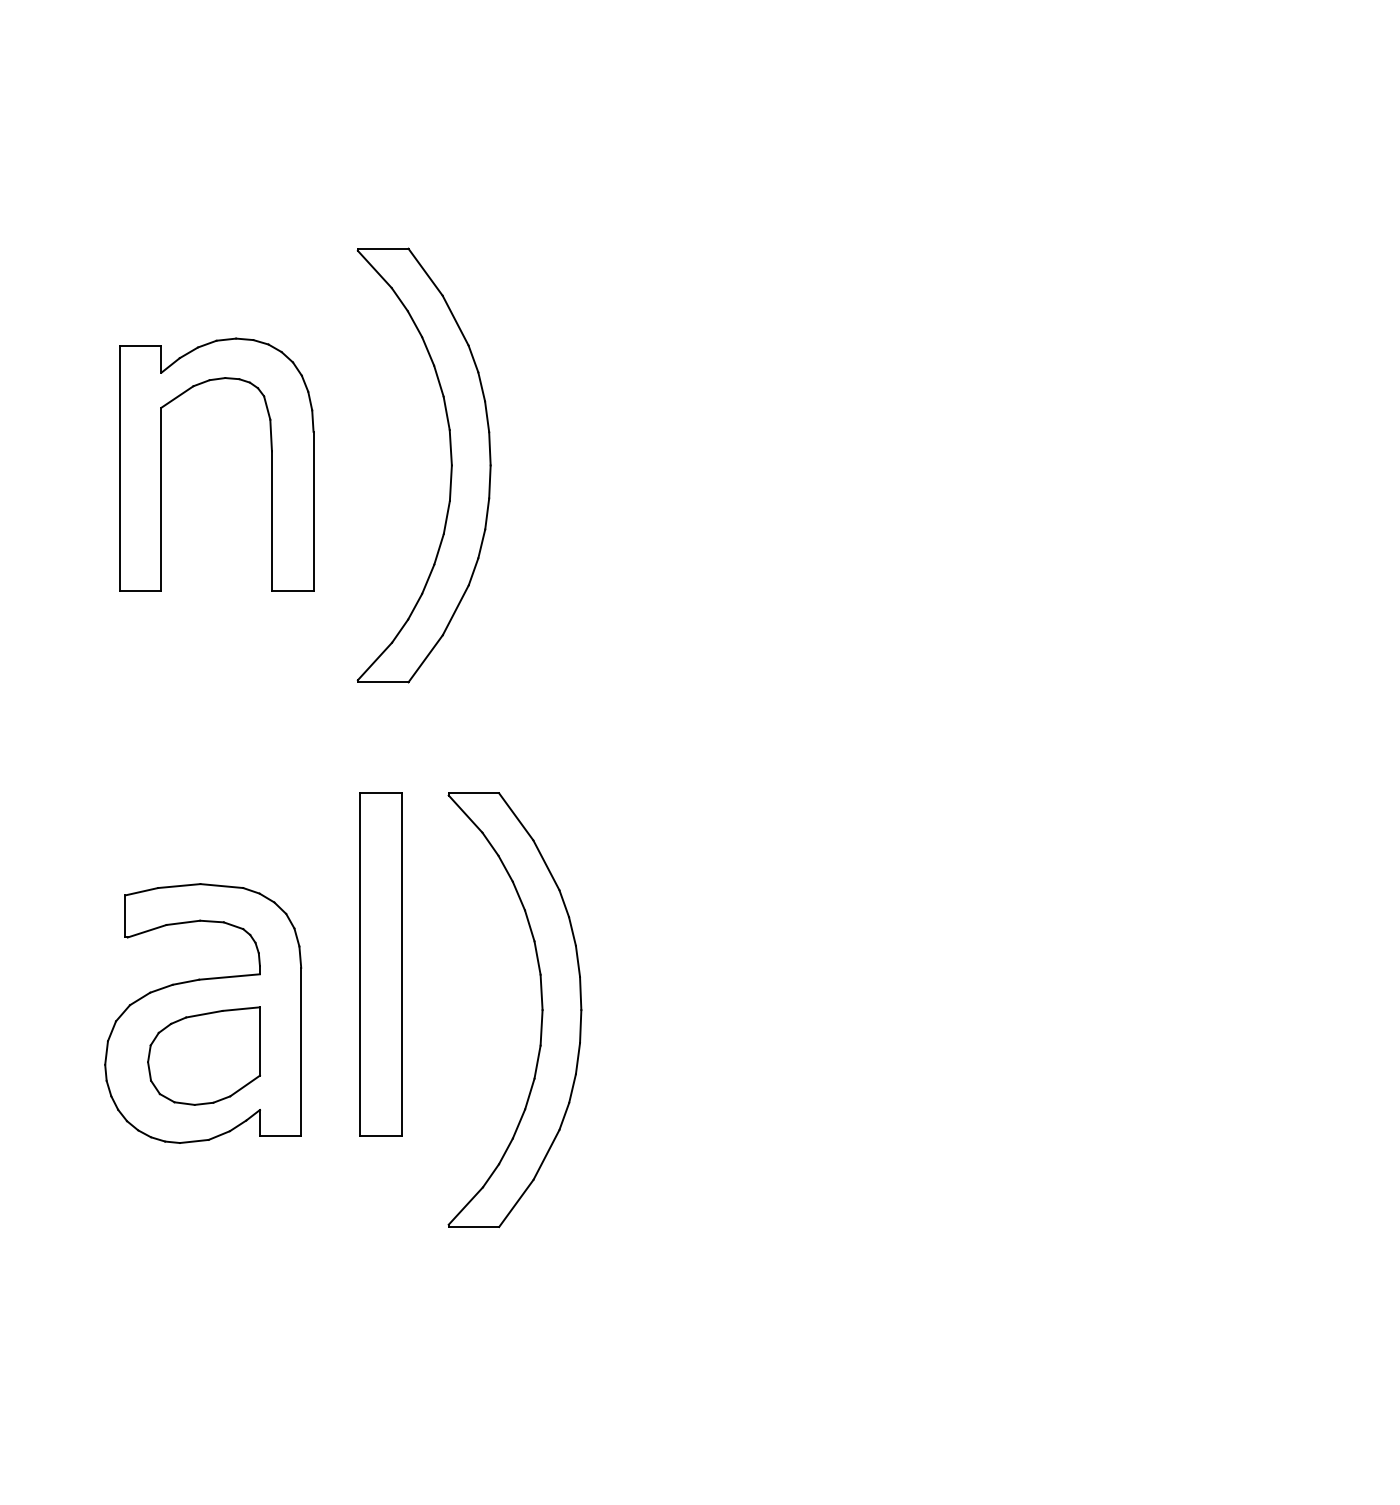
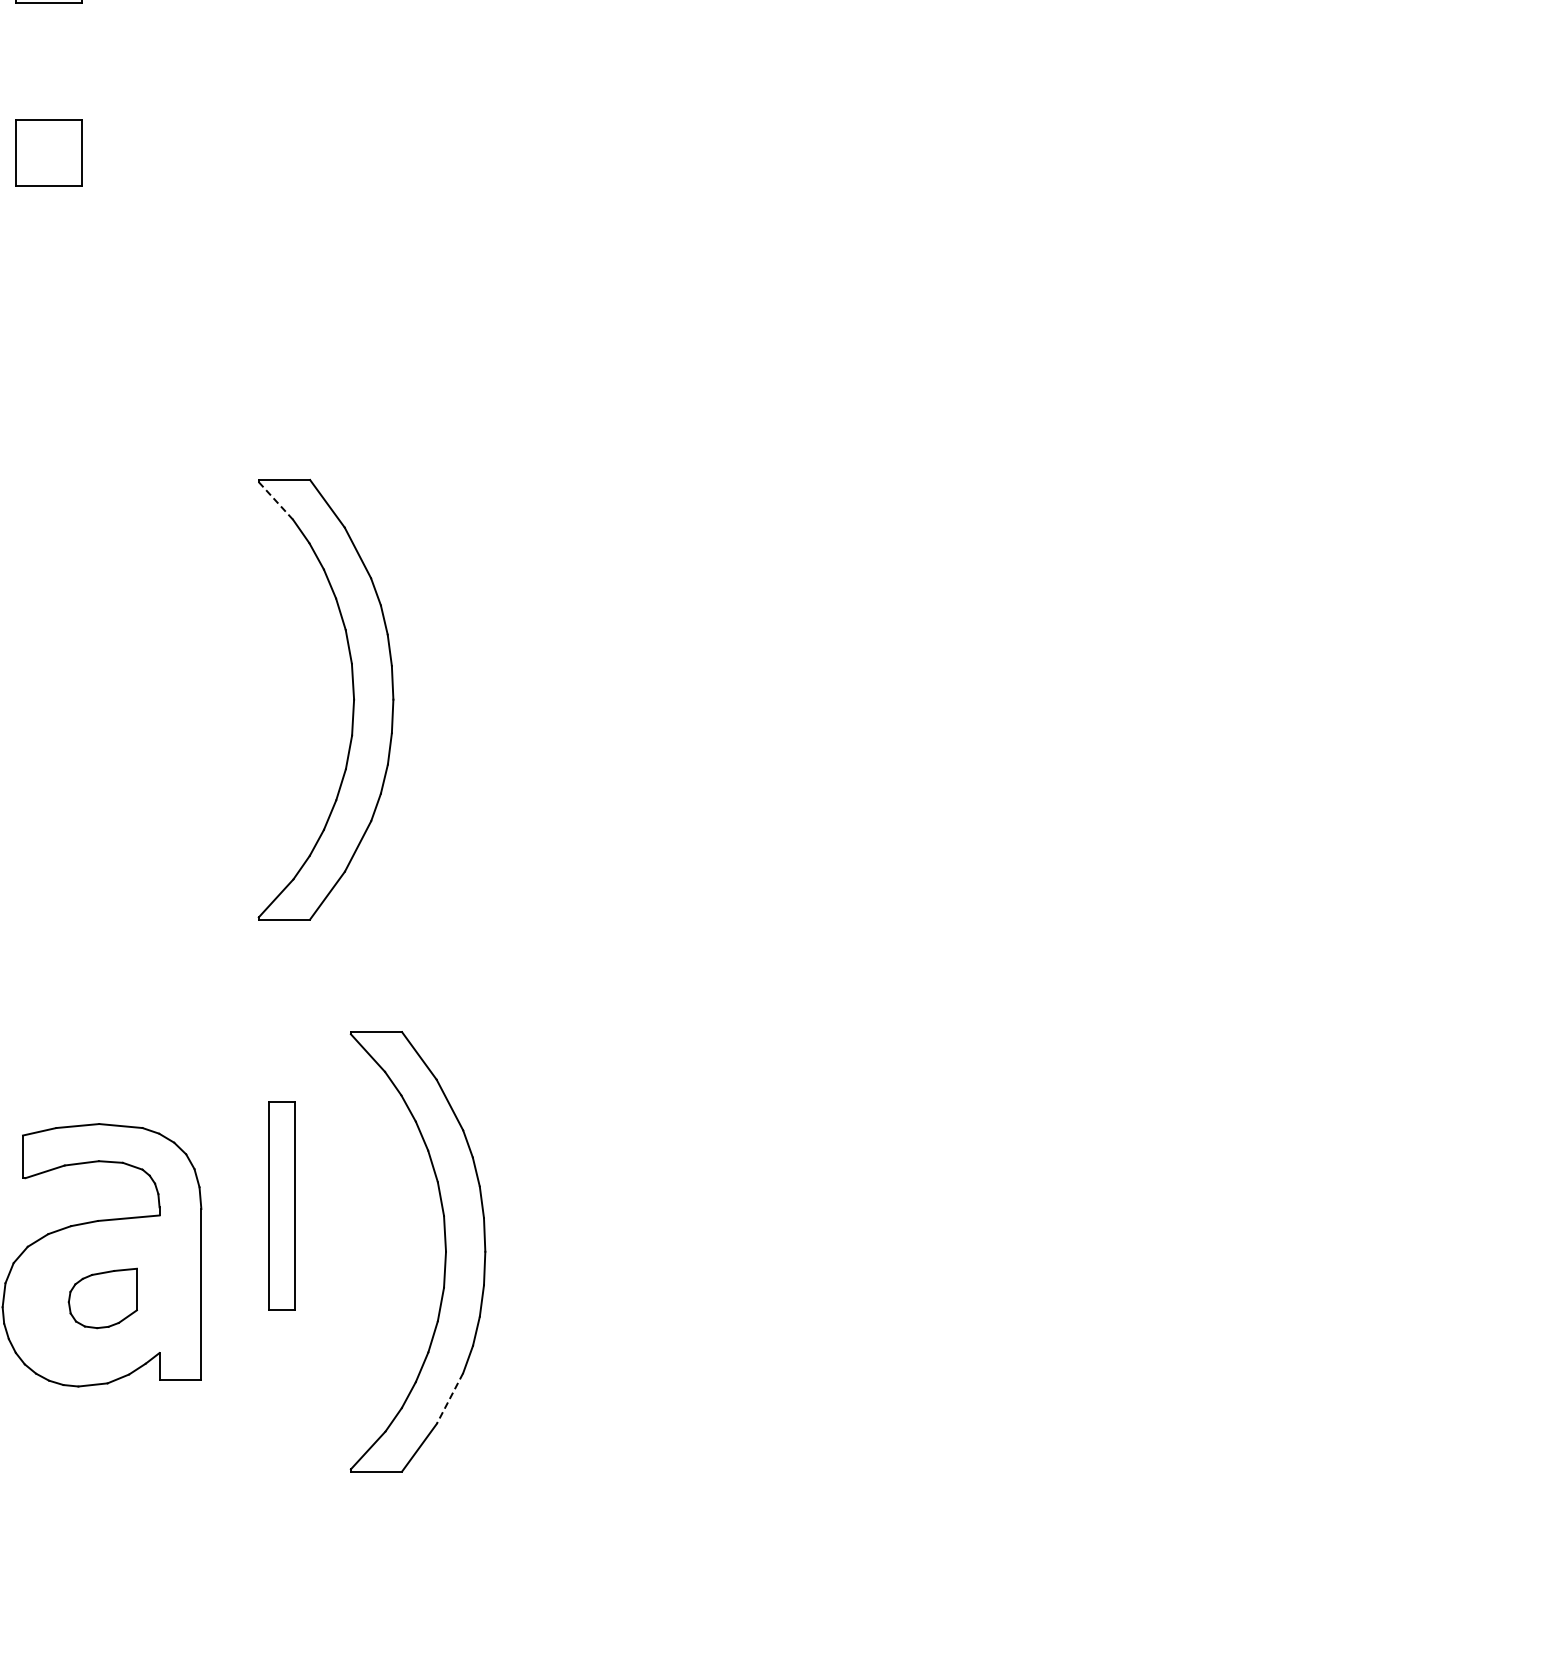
line: (374, 268) -> (275, 500), solid -> dashed
part: (162, 464) -> (60, 698), removed
part: (380, 964) -> (281, 1205), size x0.6
part: (203, 1056) -> (102, 1298), size x0.6
line: (546, 1154) -> (450, 1398), solid -> dashed

